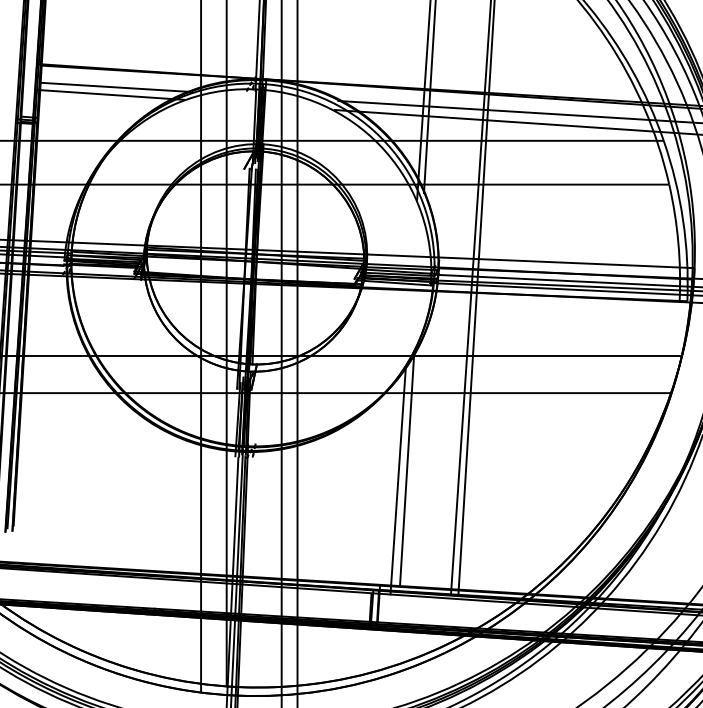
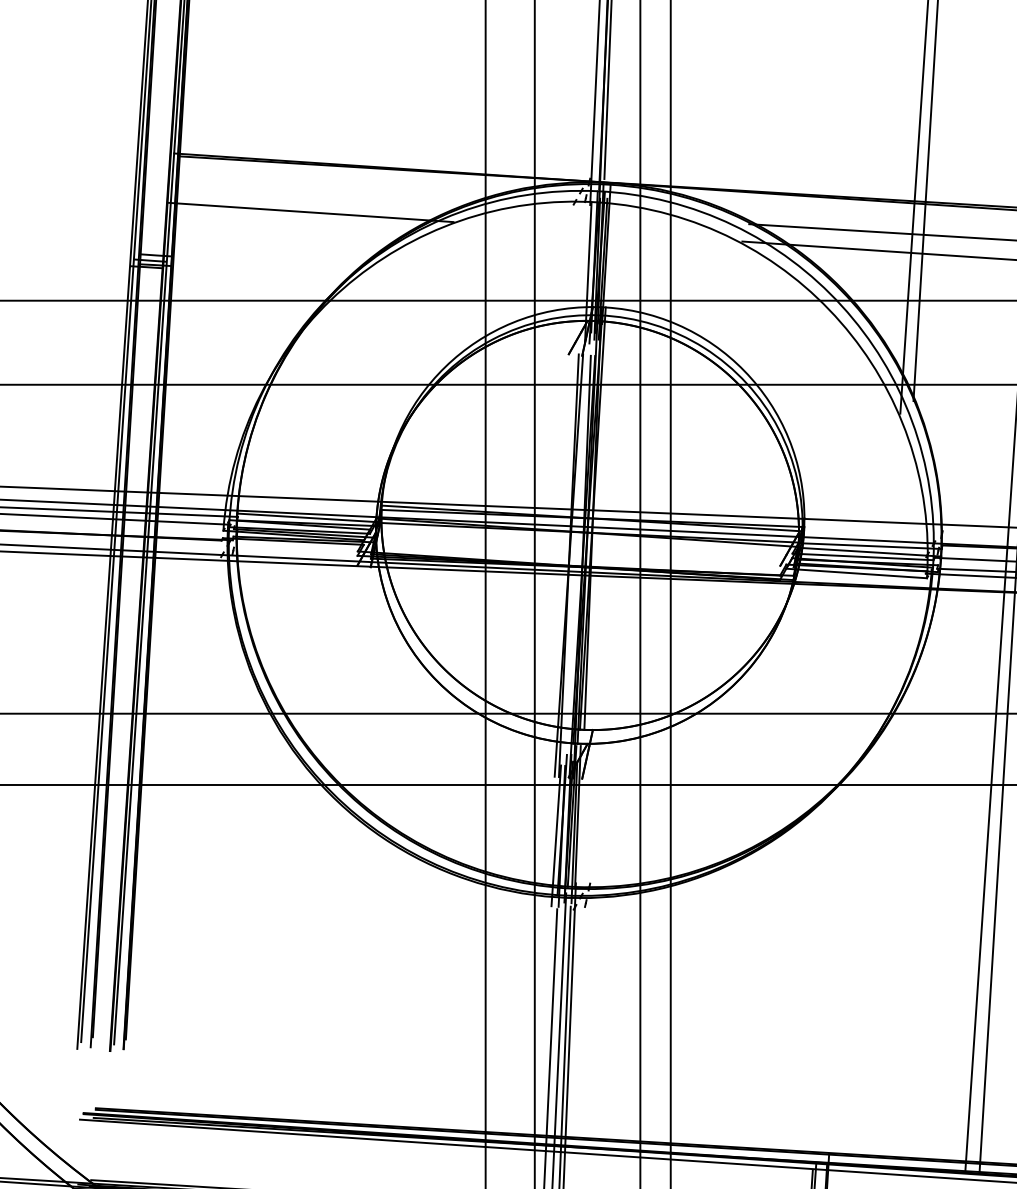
line: (115, 87) -> (321, 198), removed
line: (407, 470) -> (881, 933), removed
line: (397, 480) -> (862, 952), removed

